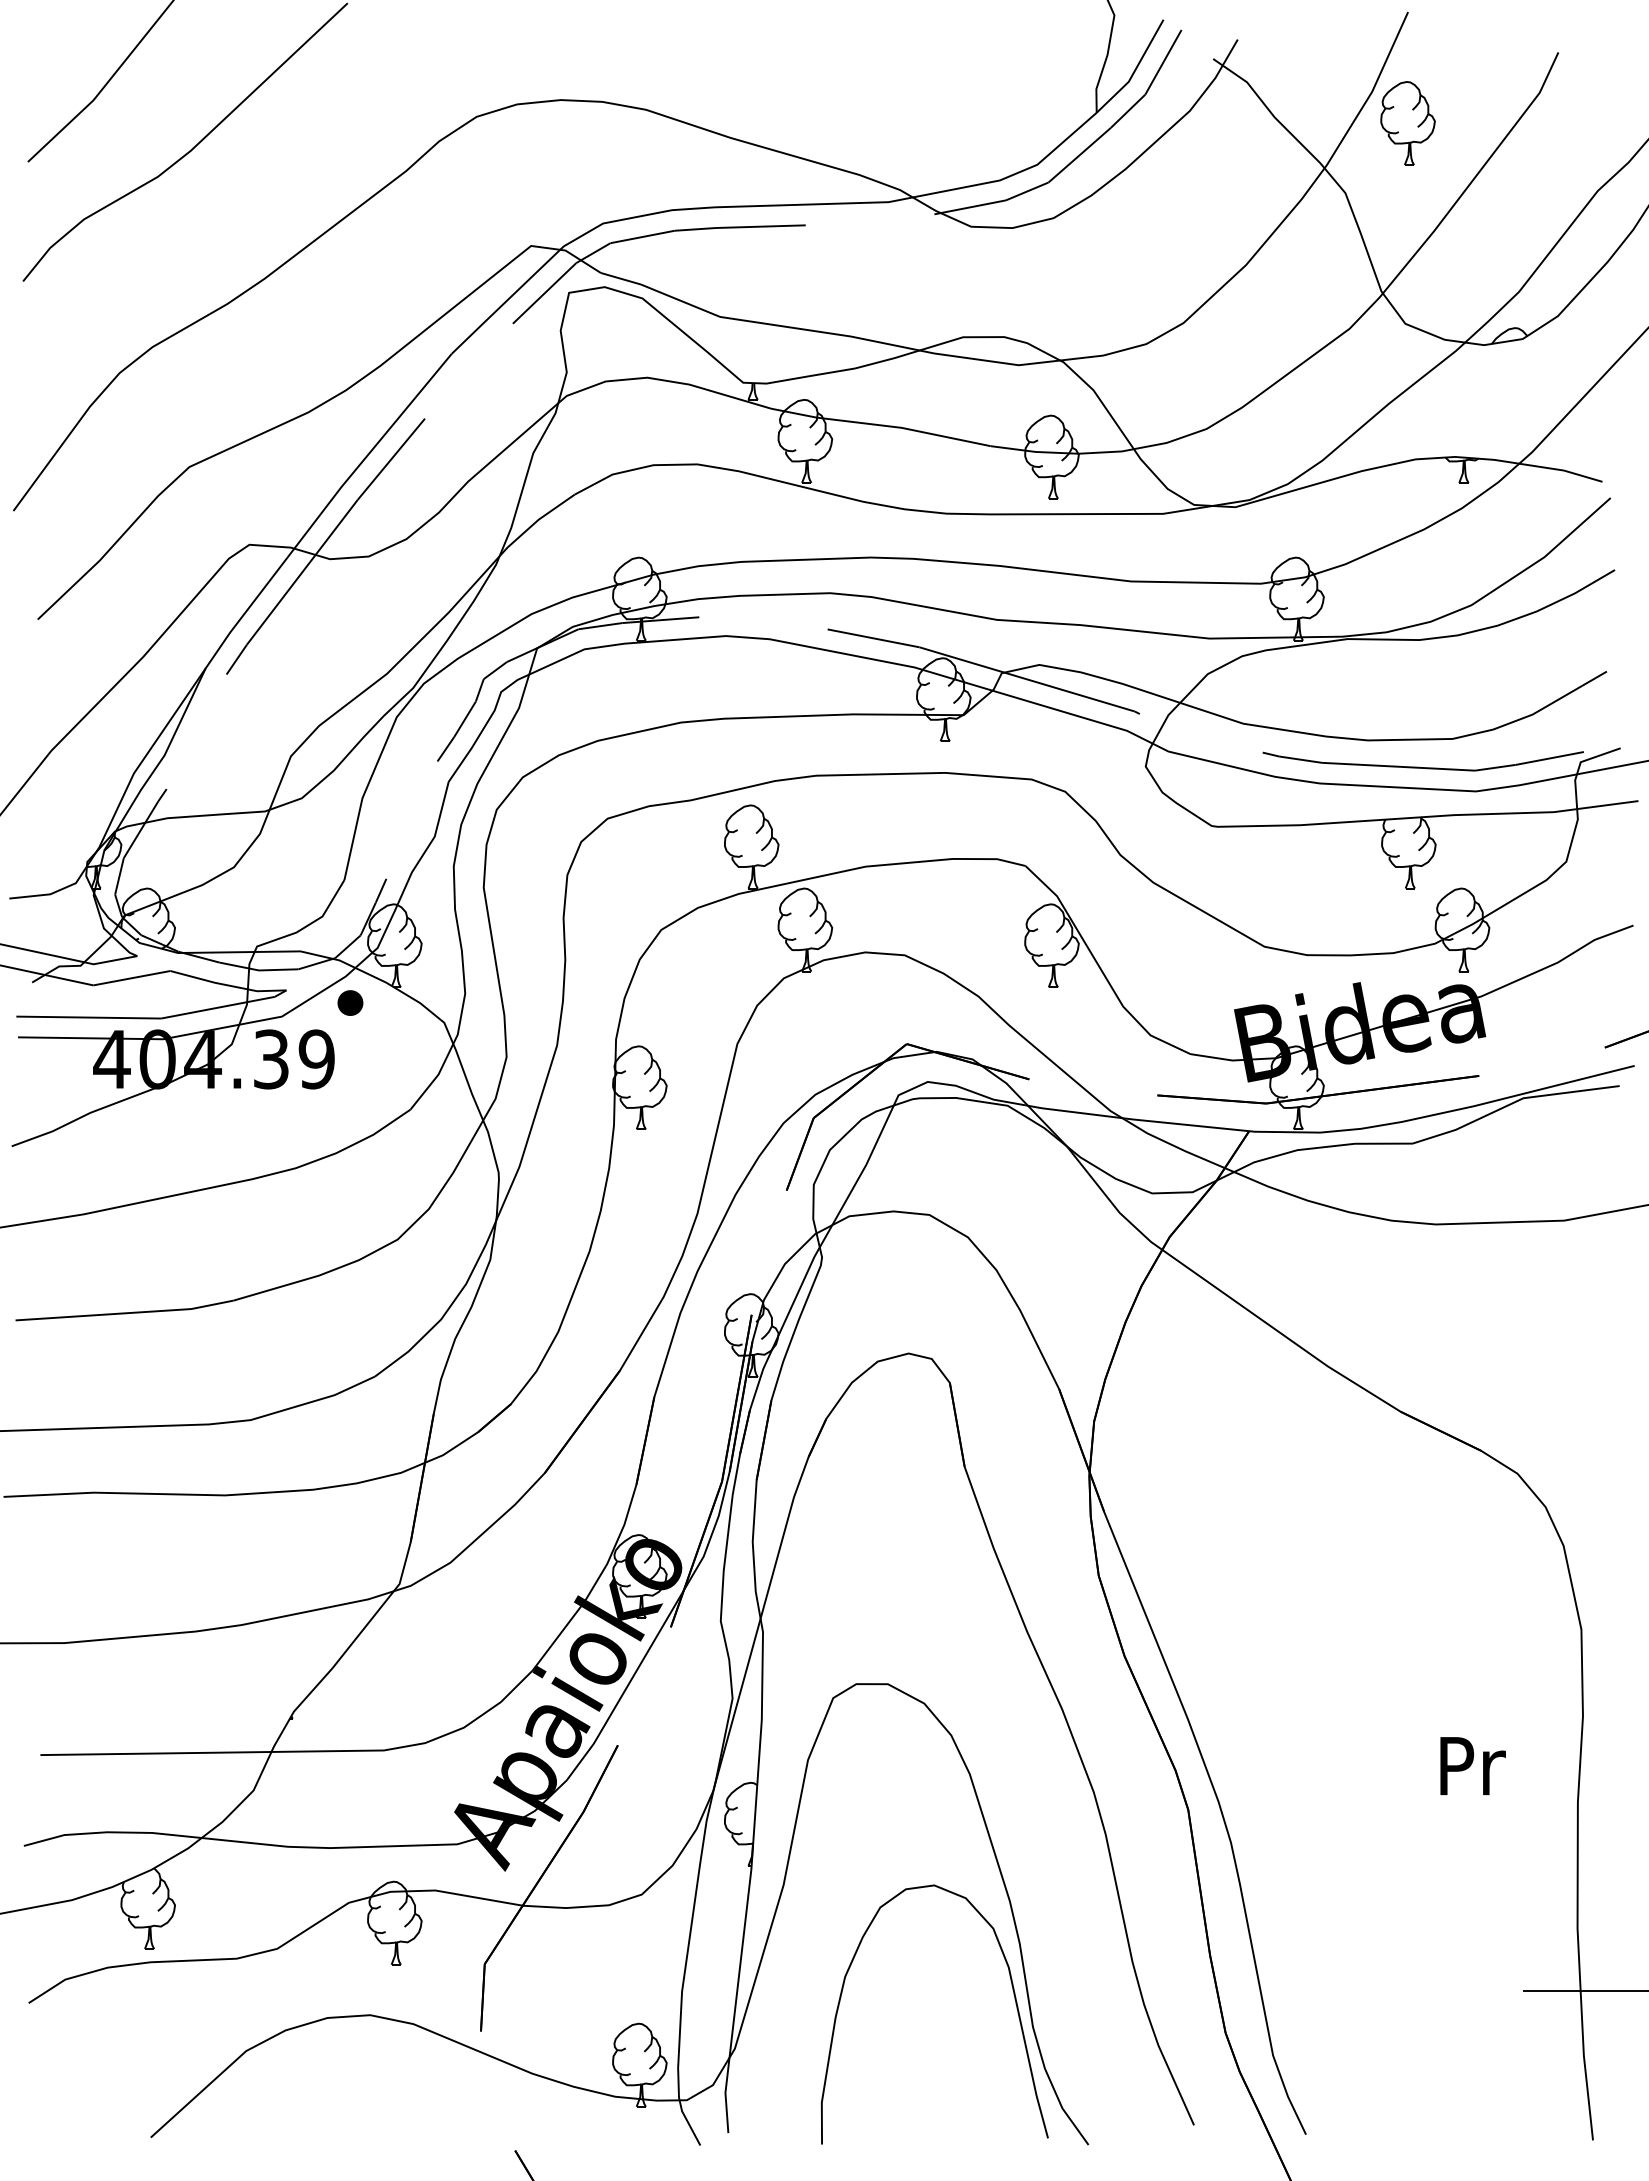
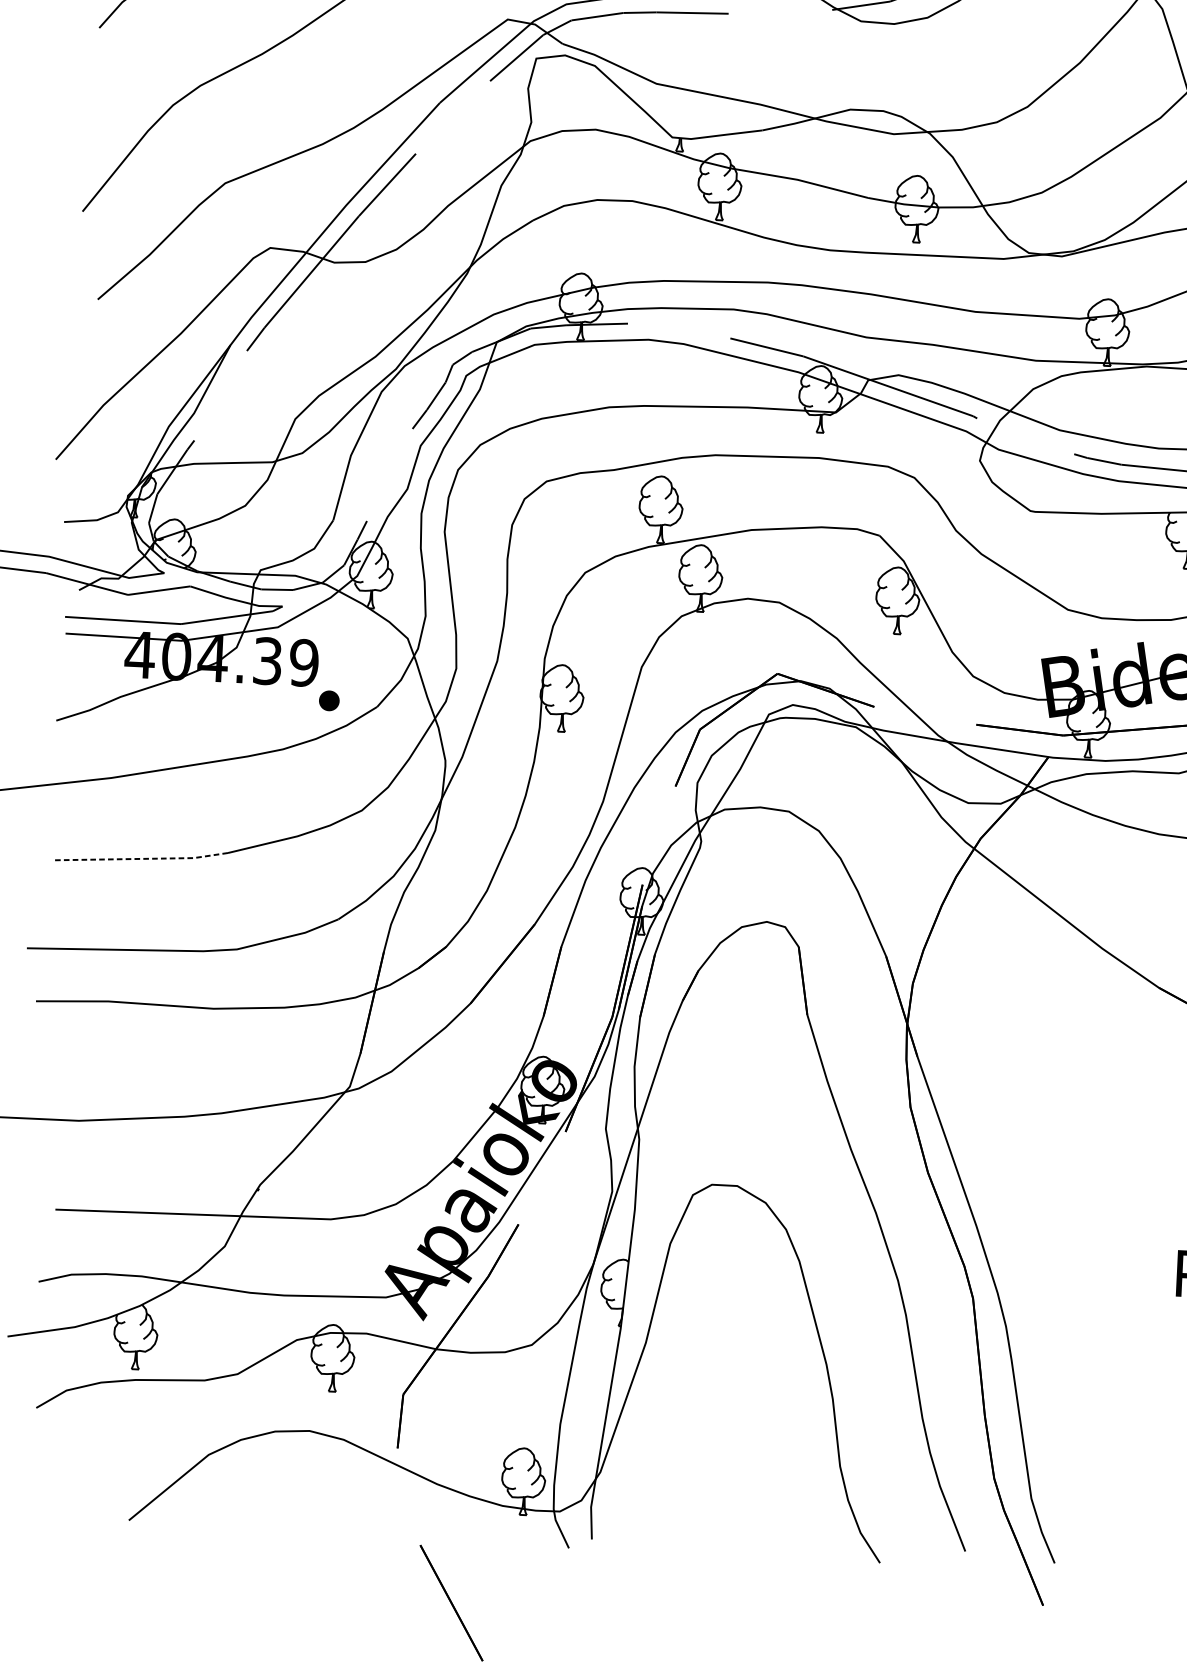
part: (350, 1002) -> (329, 700), moved
line: (124, 1313) -> (140, 859), solid -> dashed
curve: (1014, 1999) -> (826, 1443), removed

